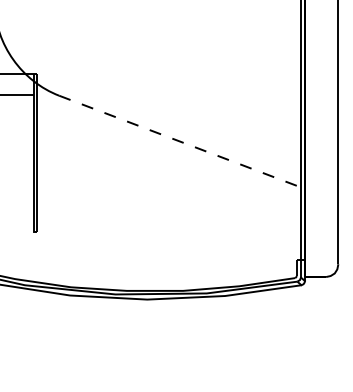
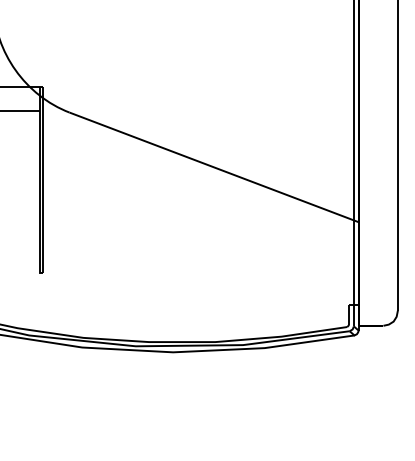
line: (182, 142) -> (214, 167), dashed -> solid

